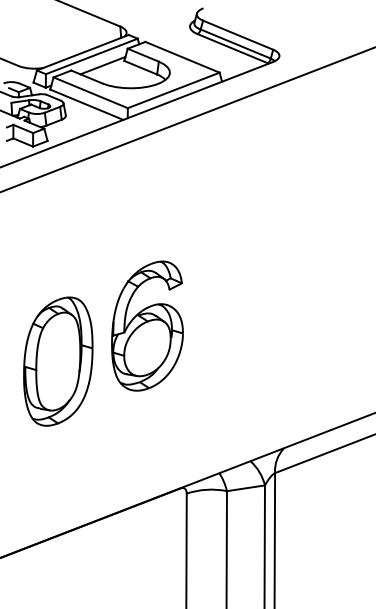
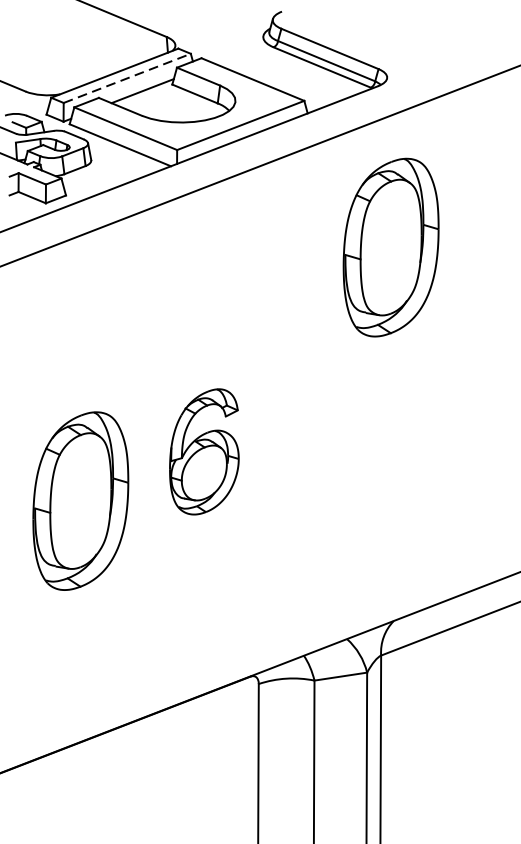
line: (92, 56) -> (128, 78), solid -> dashed
part: (282, 178) -> (391, 247), added
part: (147, 325) -> (204, 451), size x0.7

